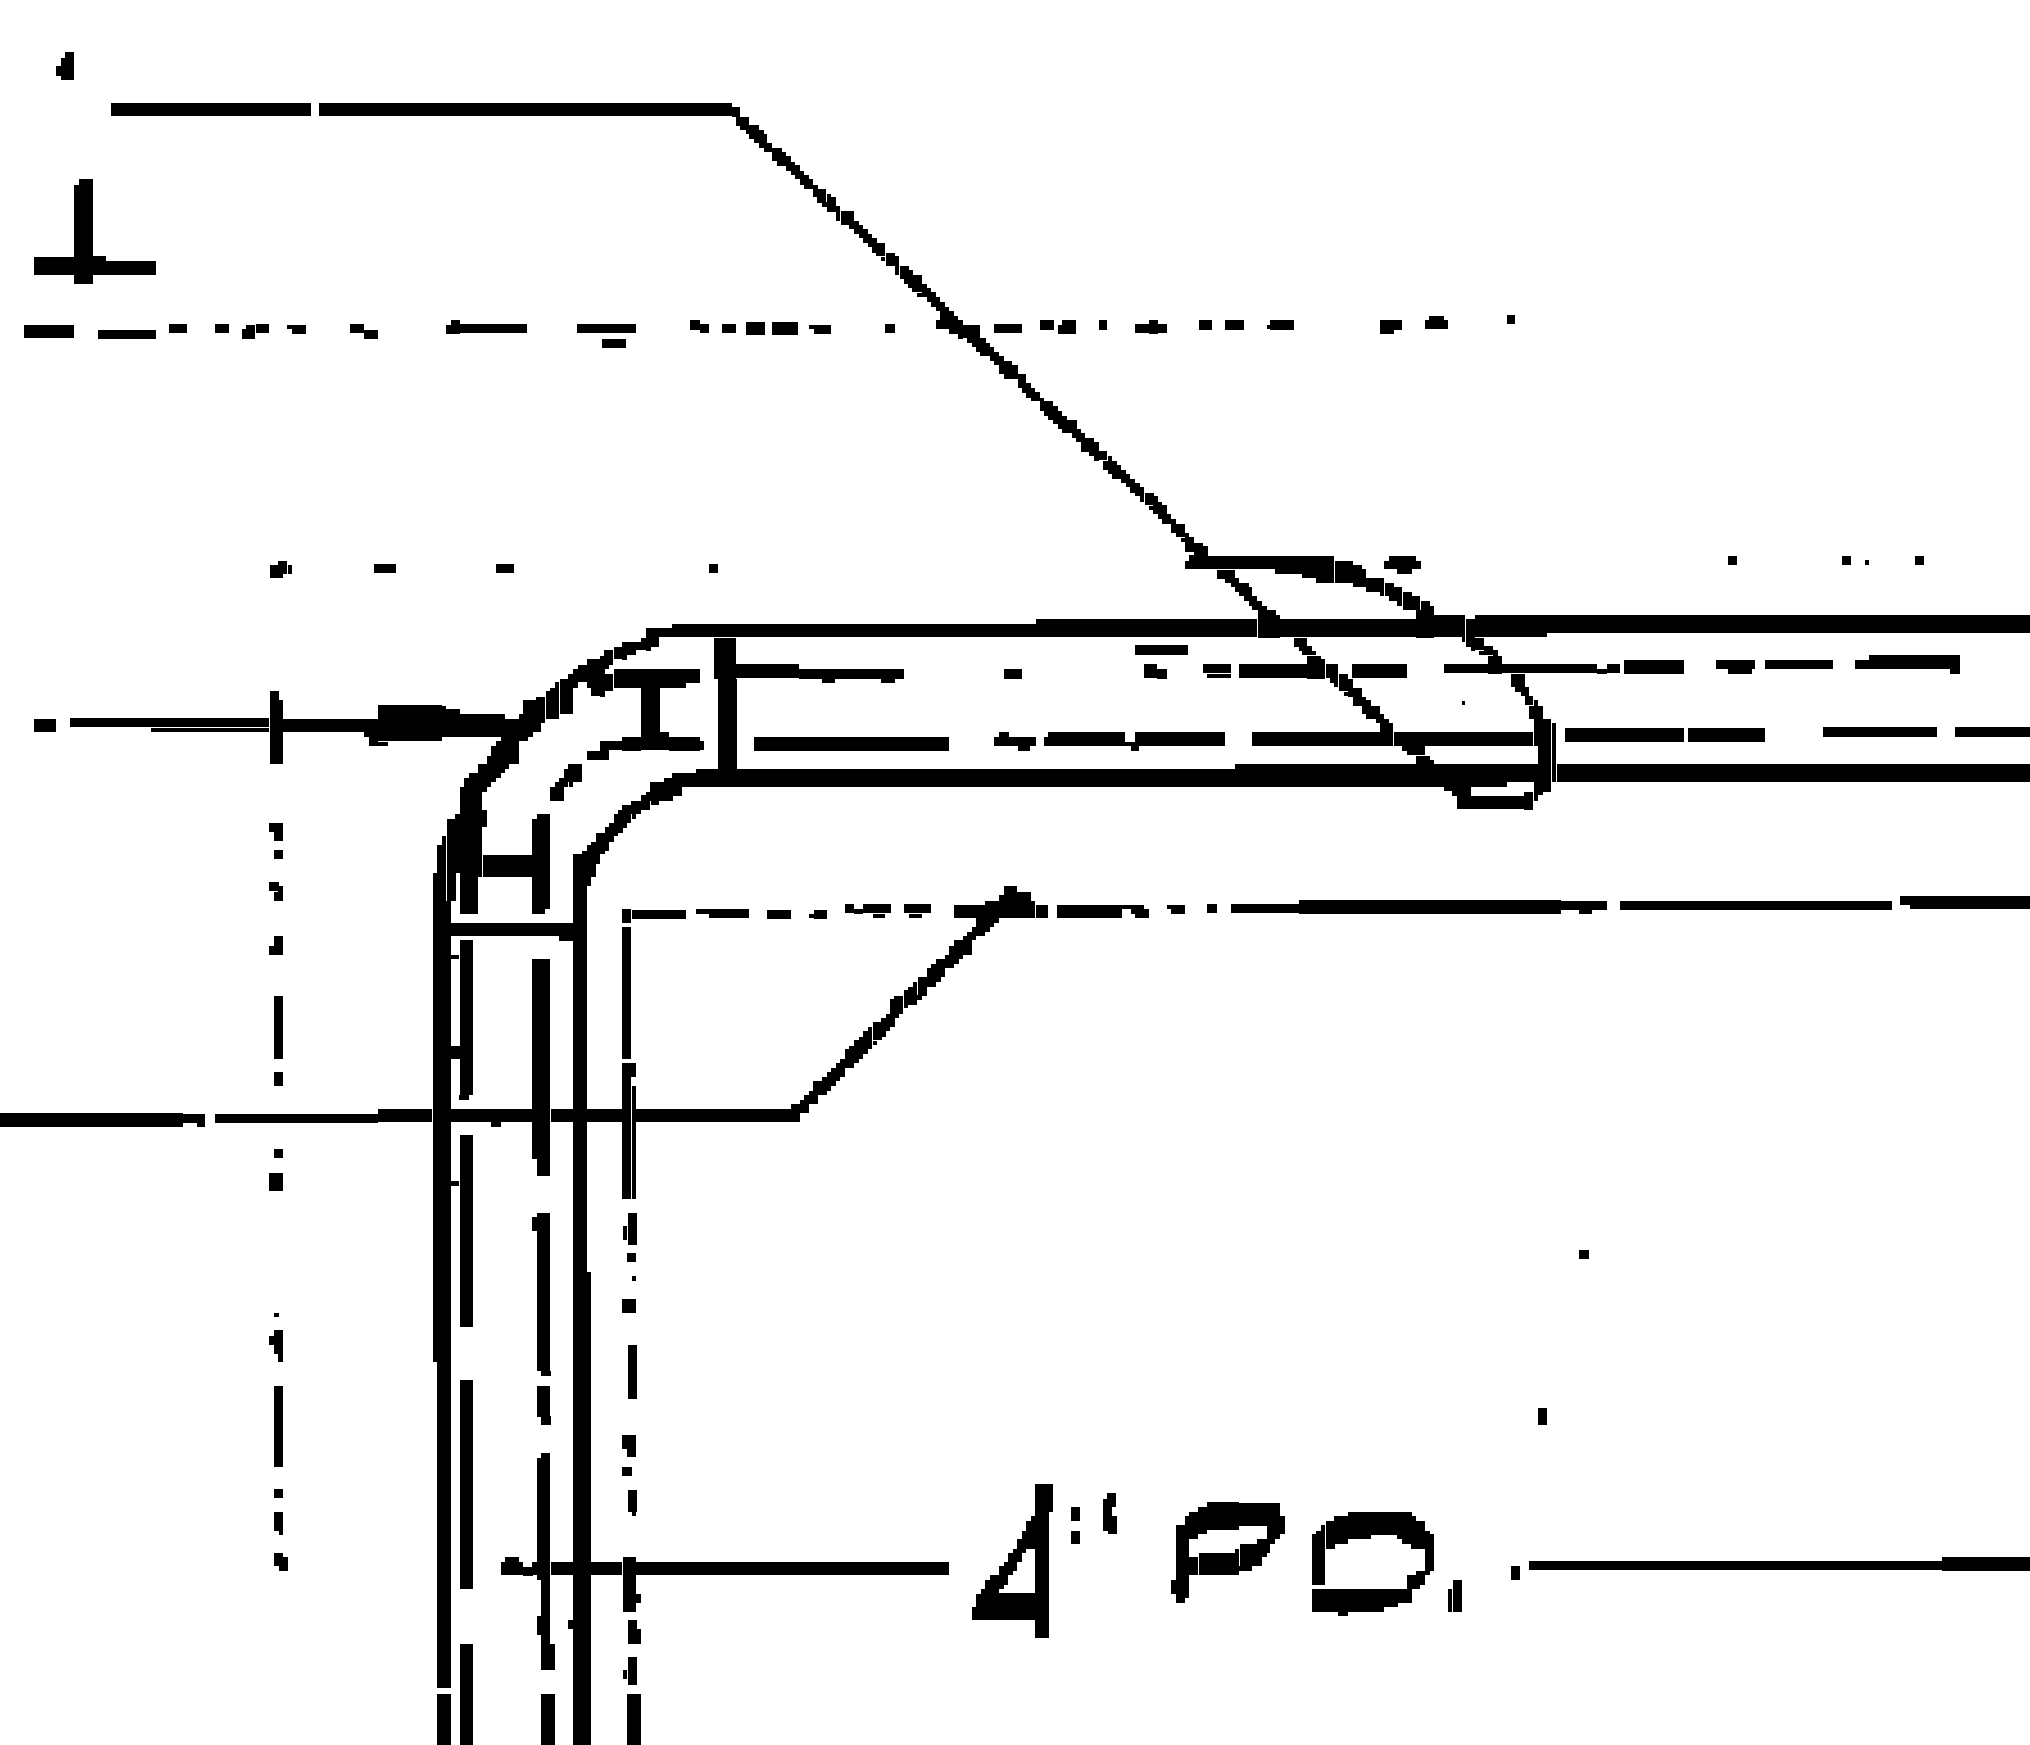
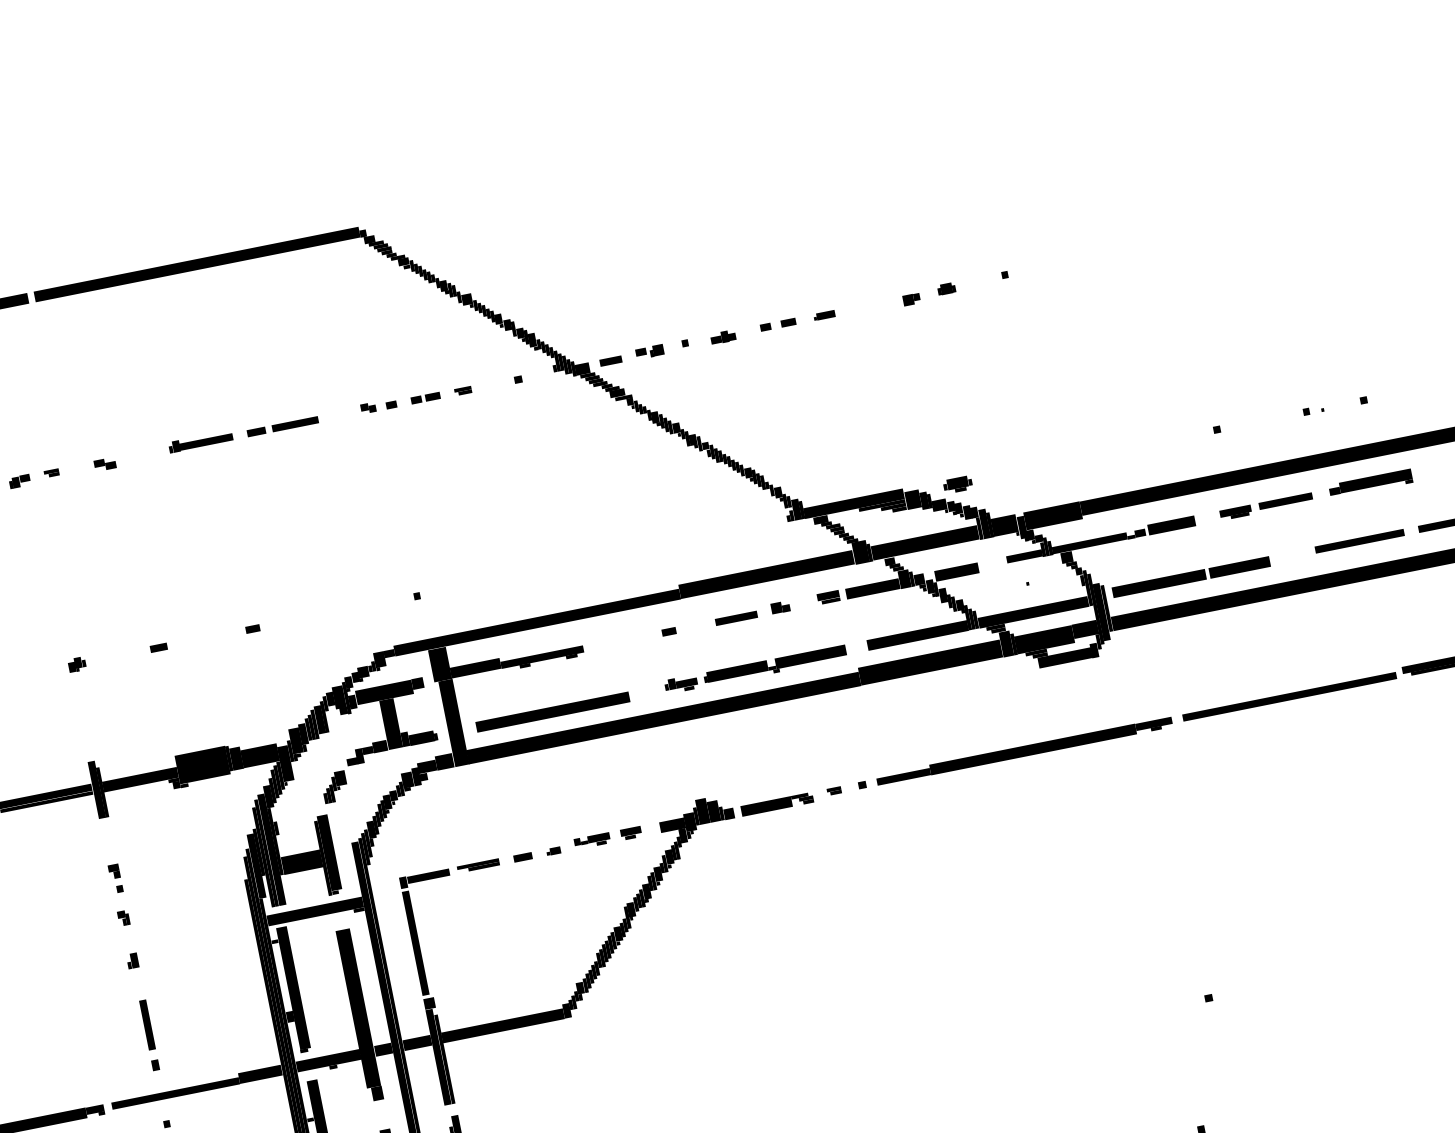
part: (772, 328) -> (425, 398), size x0.71
line: (613, 343) -> (255, 431), moved
line: (1161, 649) -> (736, 618), moved

